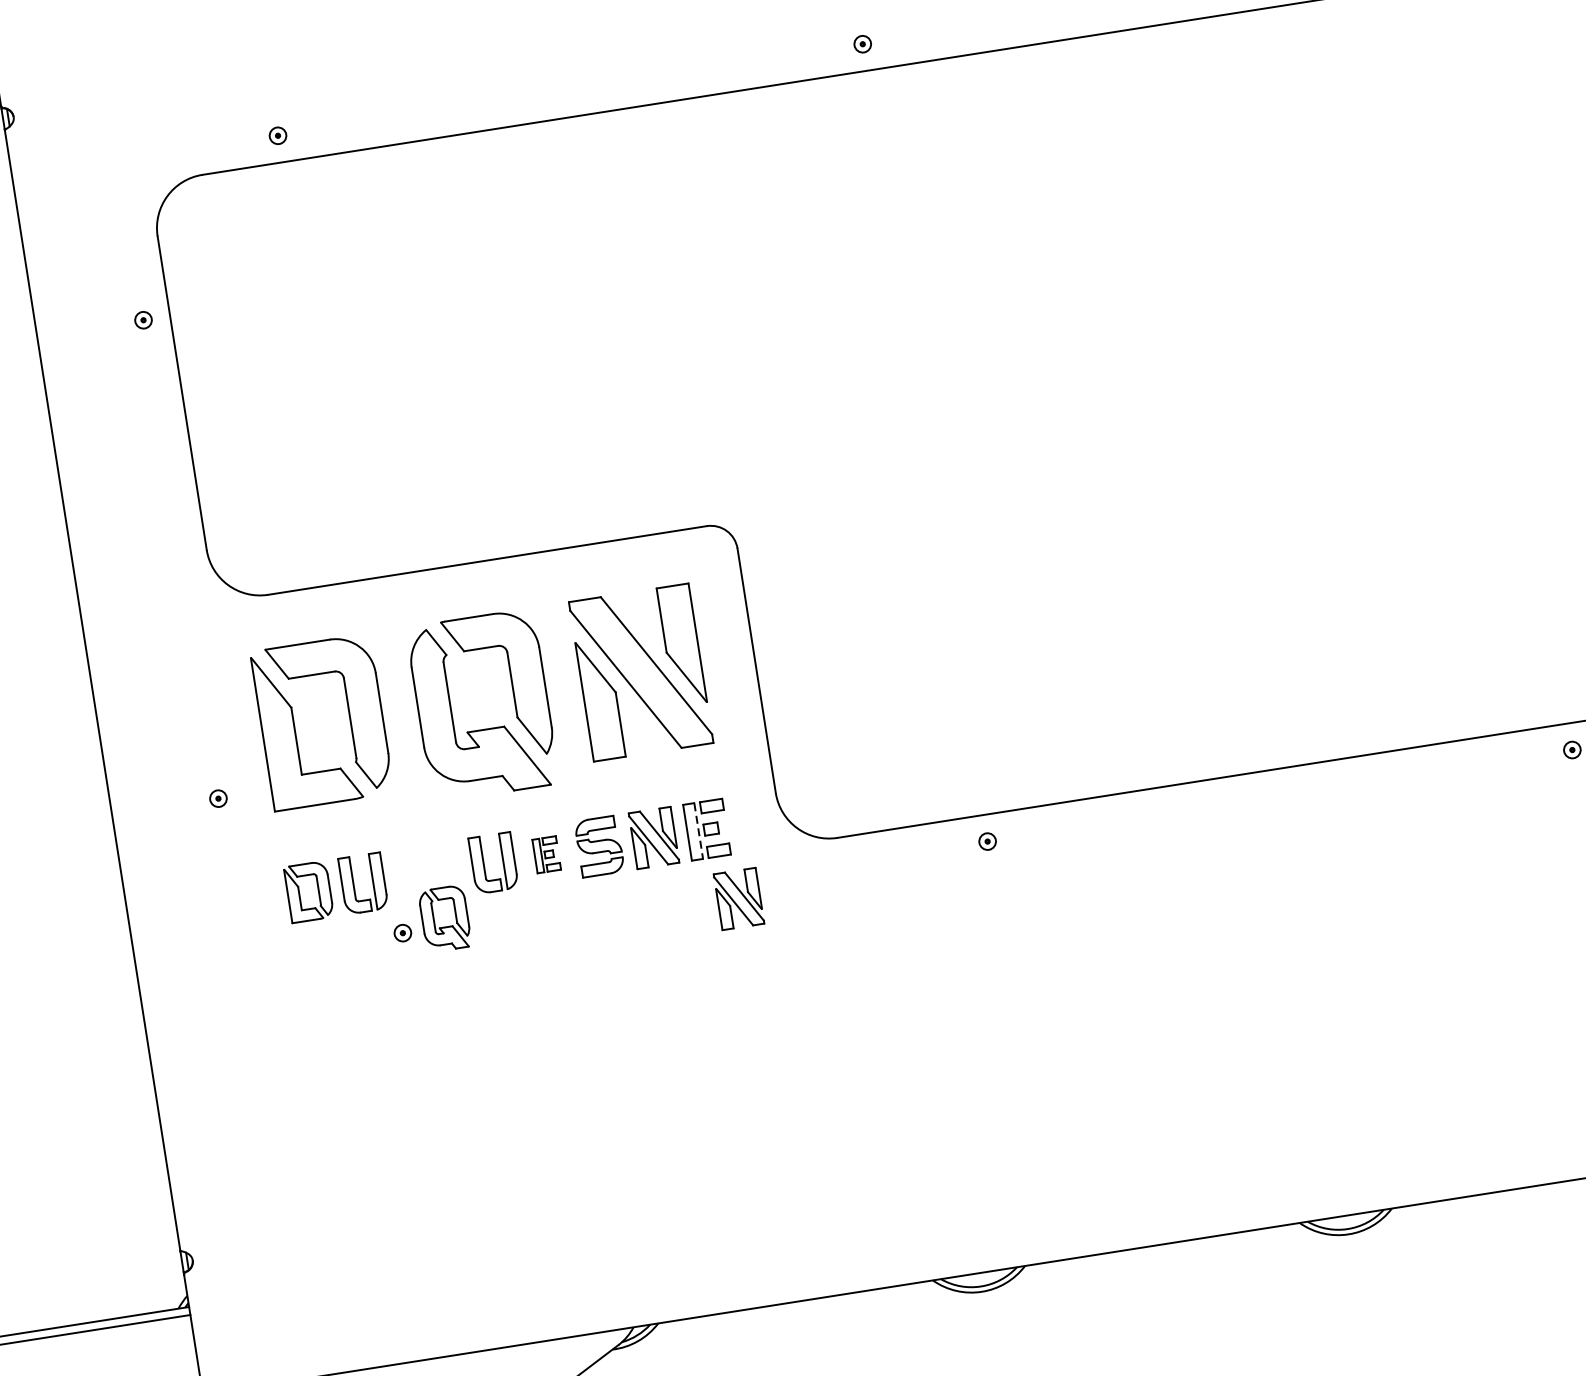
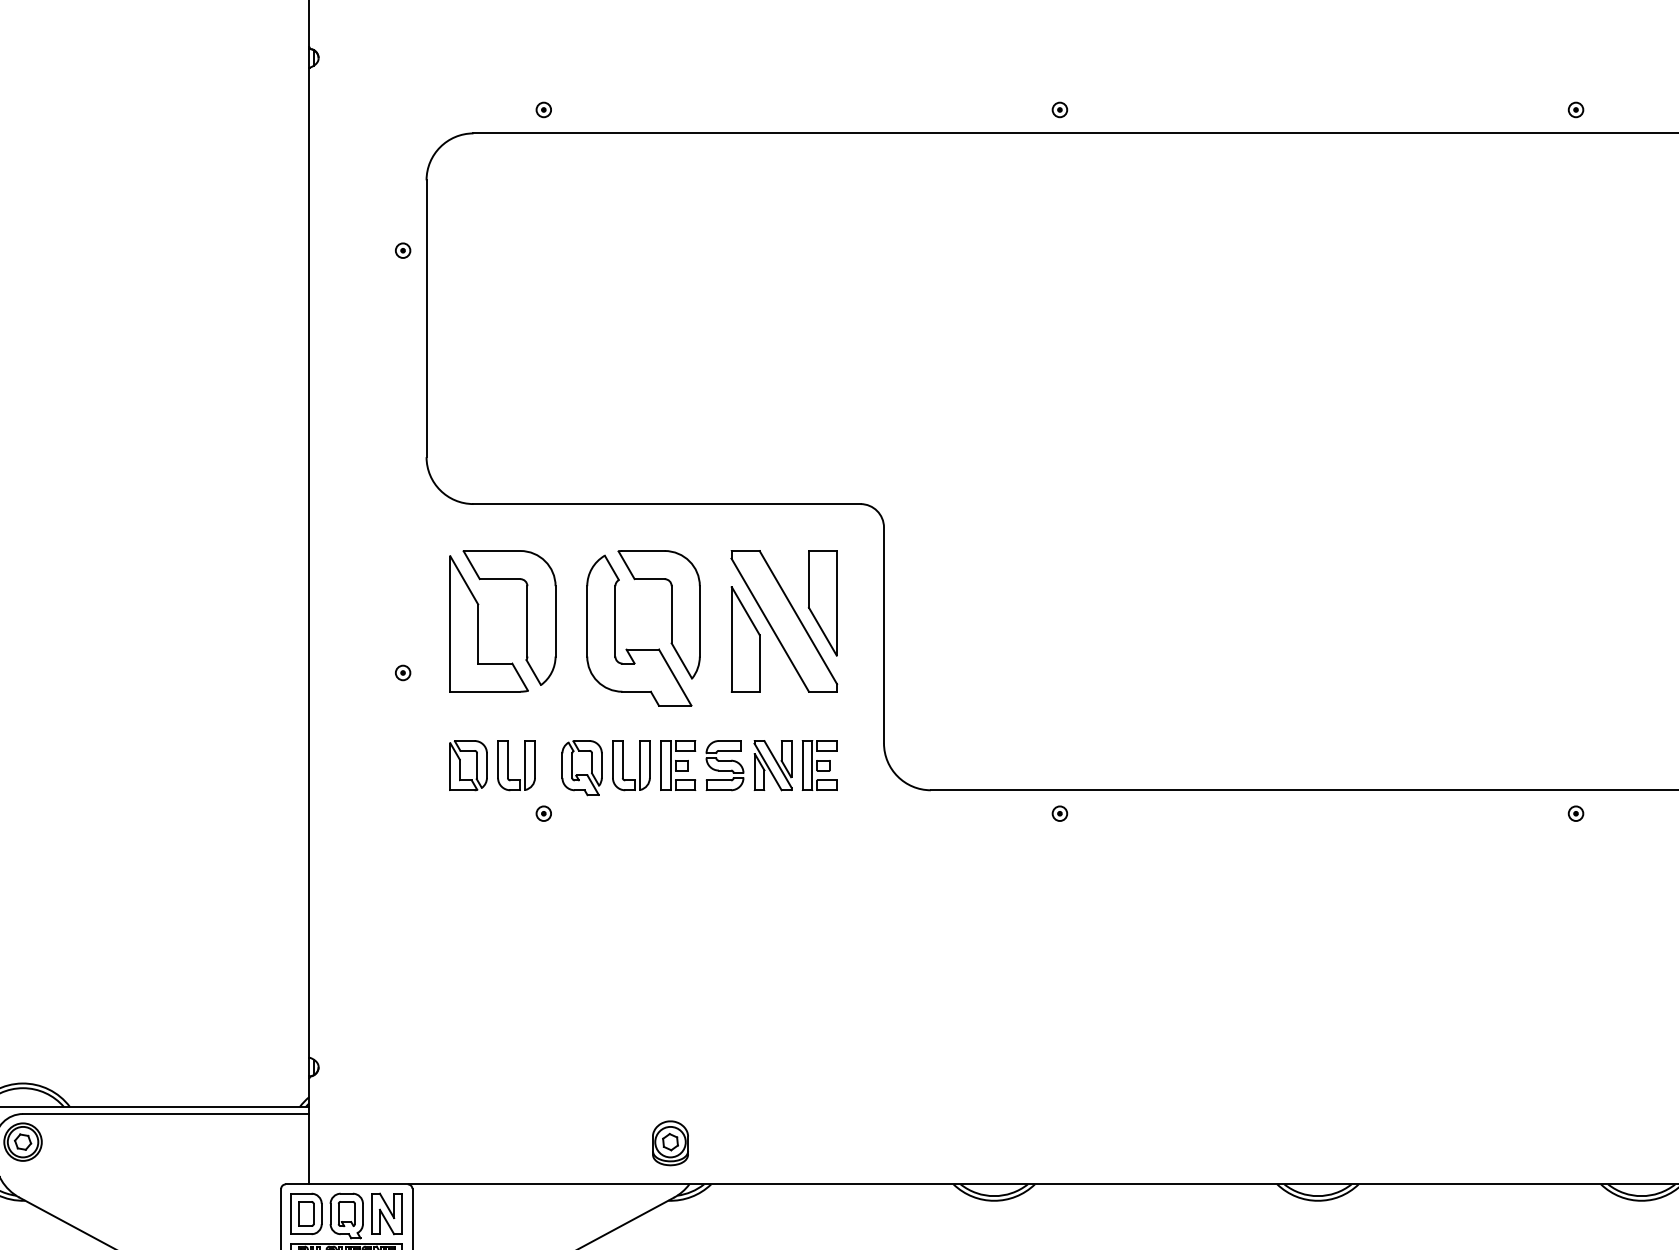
line: (698, 831) -> (812, 766), dashed -> solid
part: (546, 854) -> (678, 765), size x1.67
part: (738, 898) -> (837, 829), removed
part: (444, 919) -> (581, 768), moved
part: (604, 1284) -> (670, 1143), added

